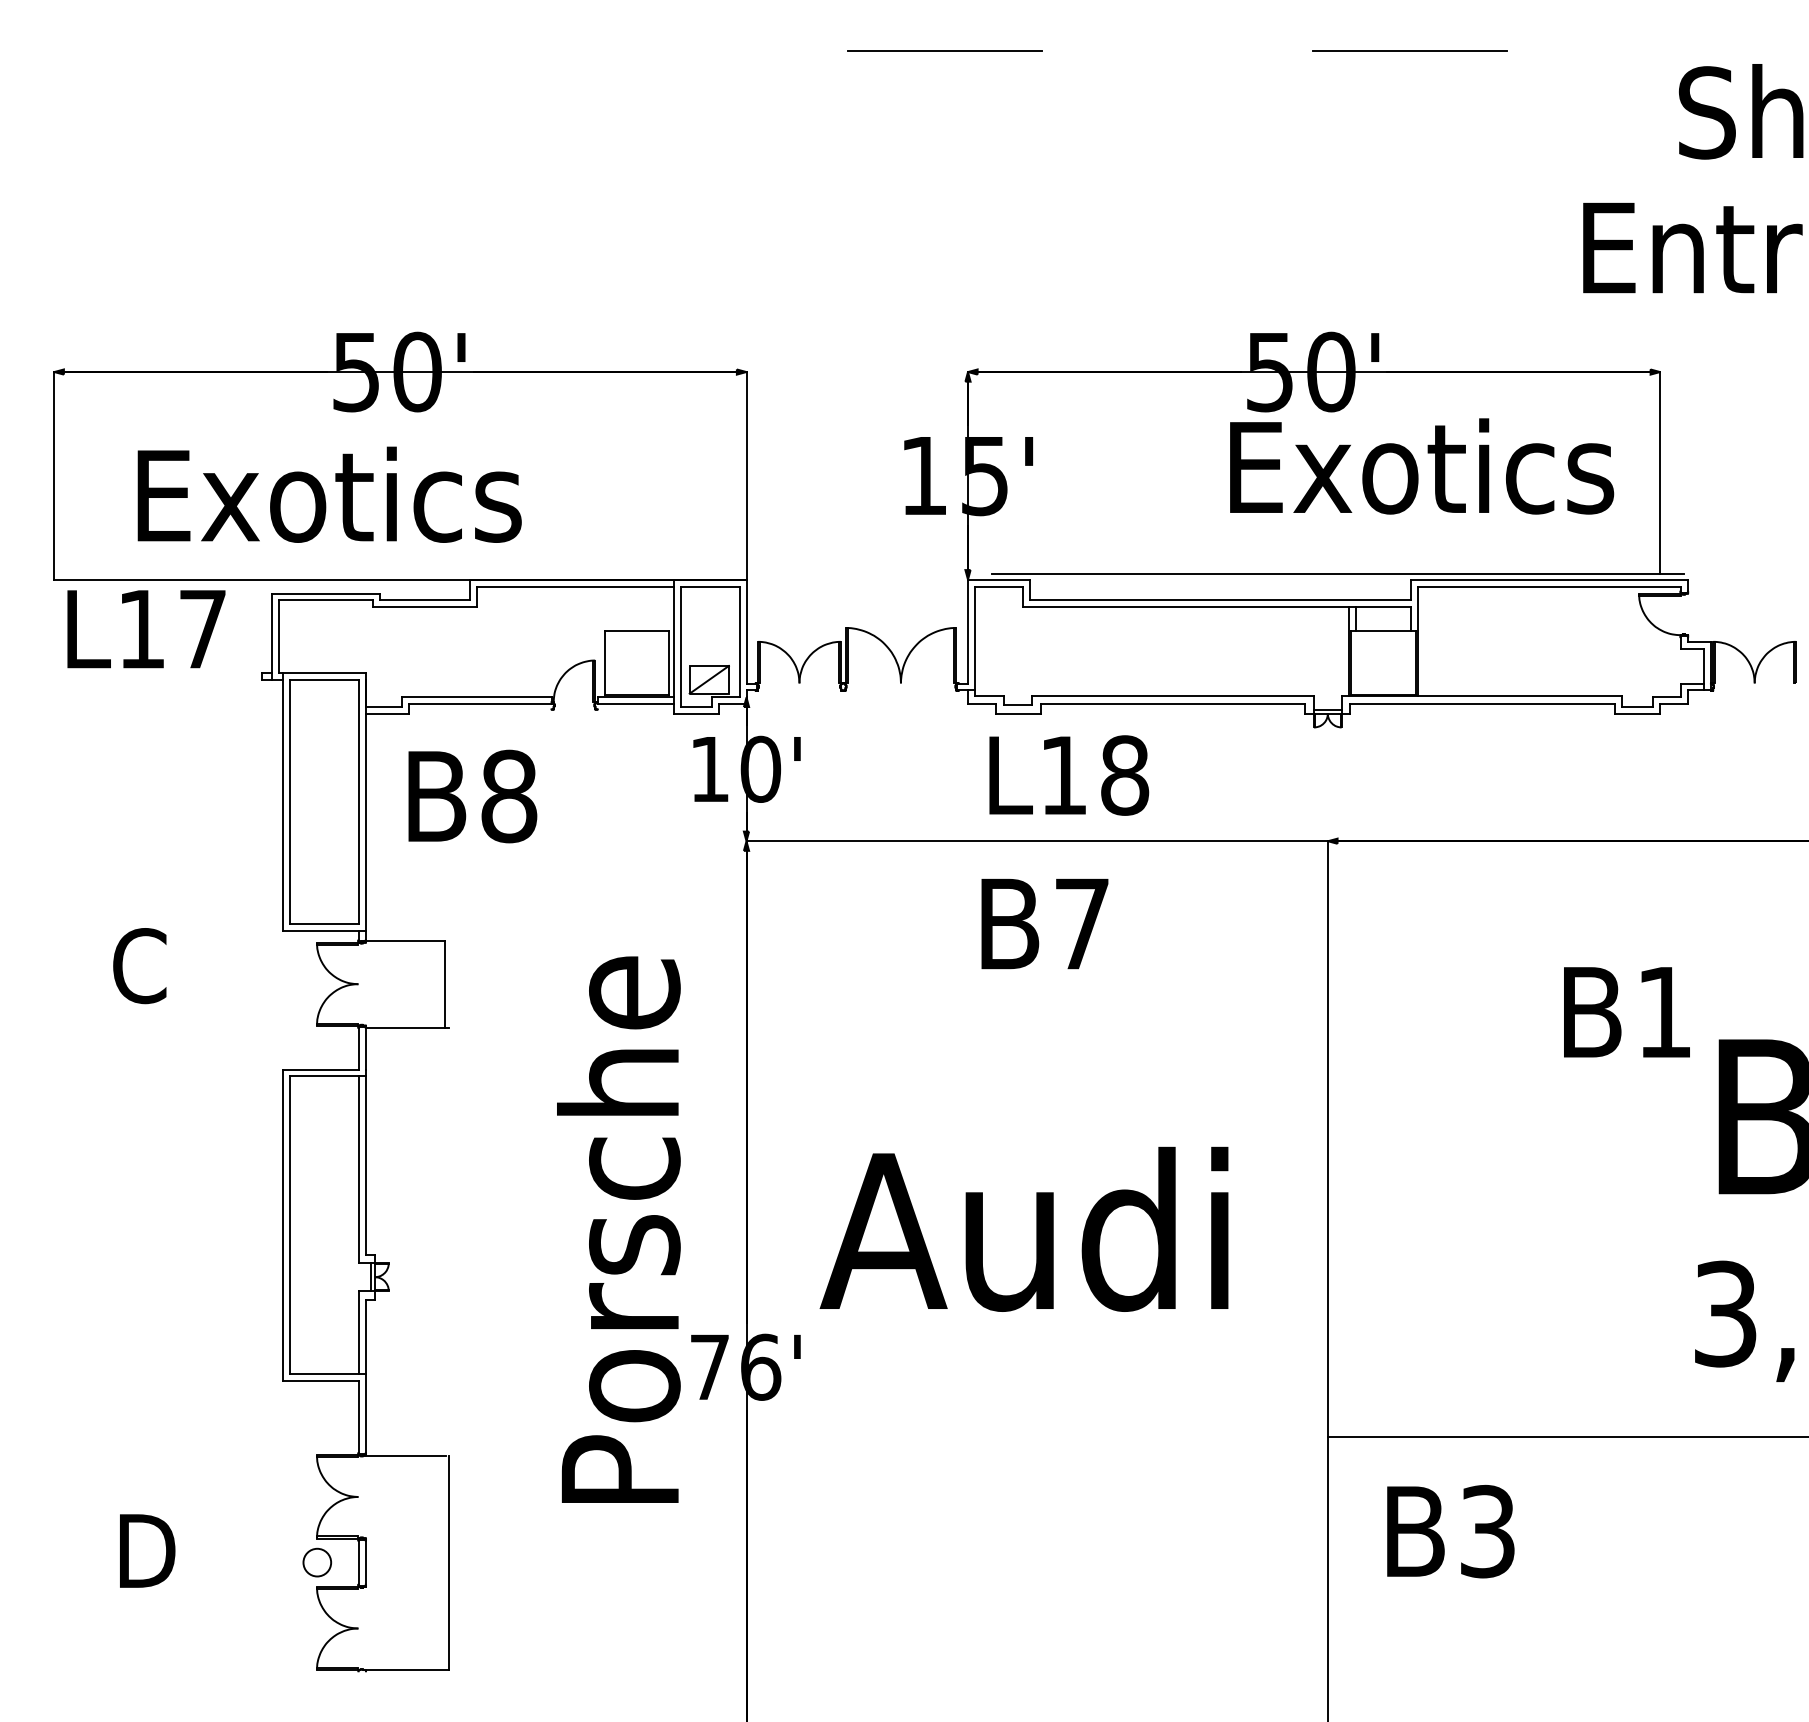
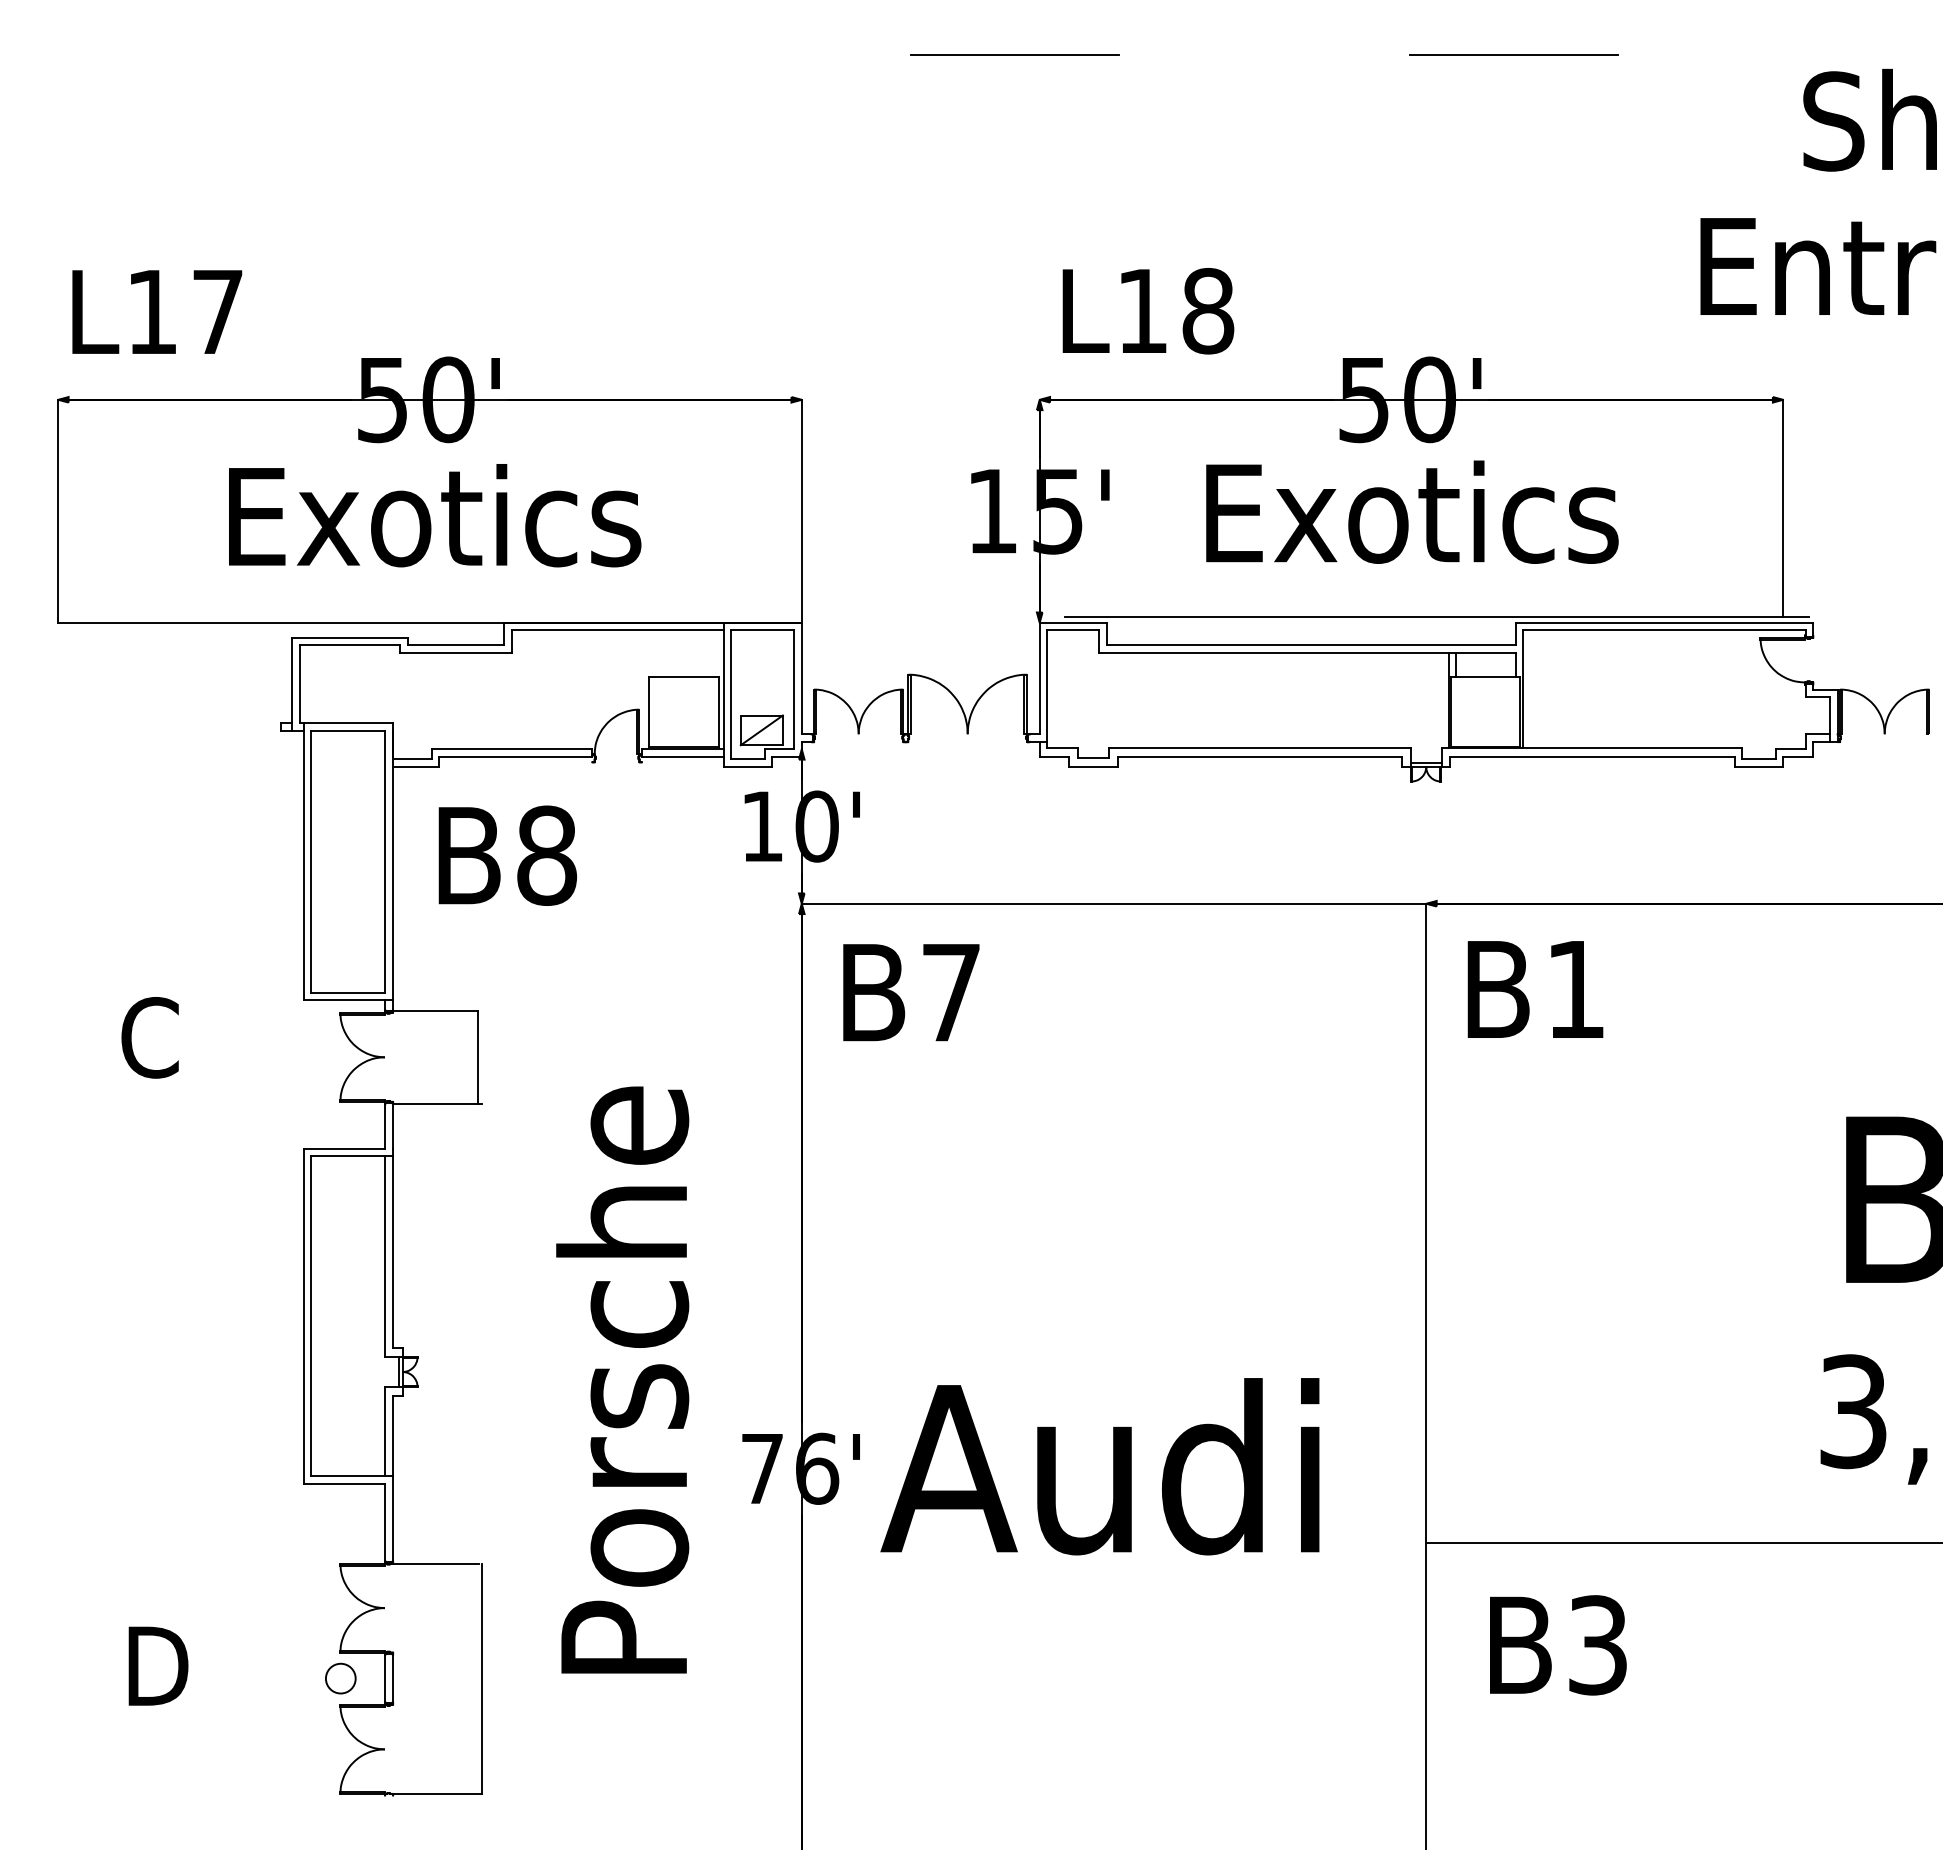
text: (1422, 465) -> (1412, 511), moved
text: (330, 494) -> (435, 515), moved
text: (146, 628) -> (157, 311), moved
text: (1069, 775) -> (1148, 311), moved
text: (1045, 923) -> (911, 992), moved
text: (1626, 1012) -> (1535, 989), moved
text: (618, 1229) -> (622, 1379), moved
text: (1023, 1229) -> (1099, 1466), moved

